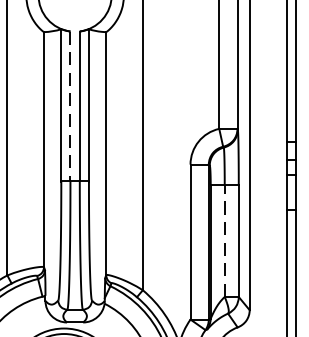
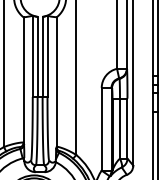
line: (70, 107) -> (37, 57), dashed -> solid
line: (223, 240) -> (119, 128), dashed -> solid

